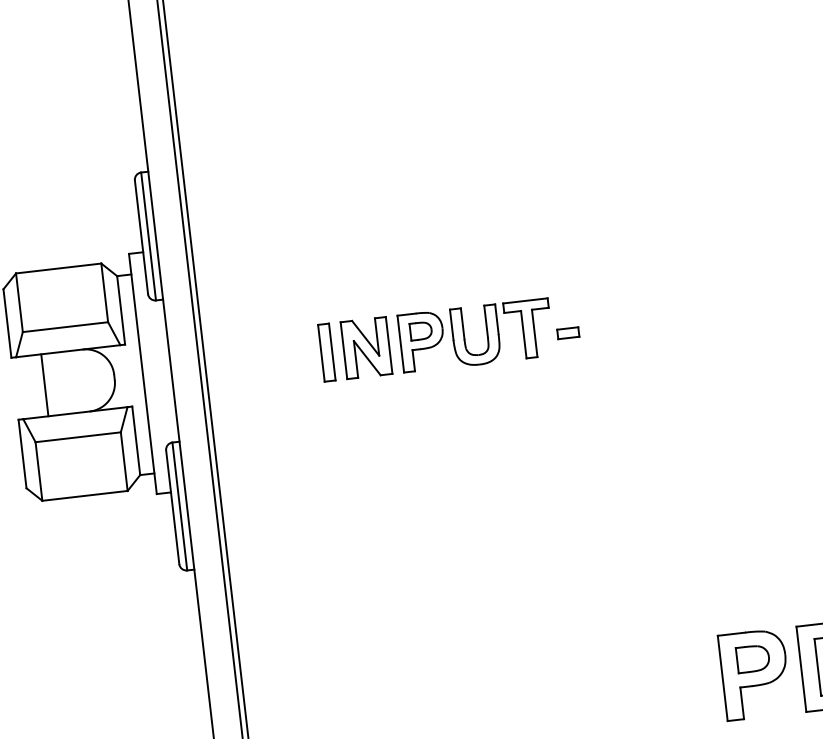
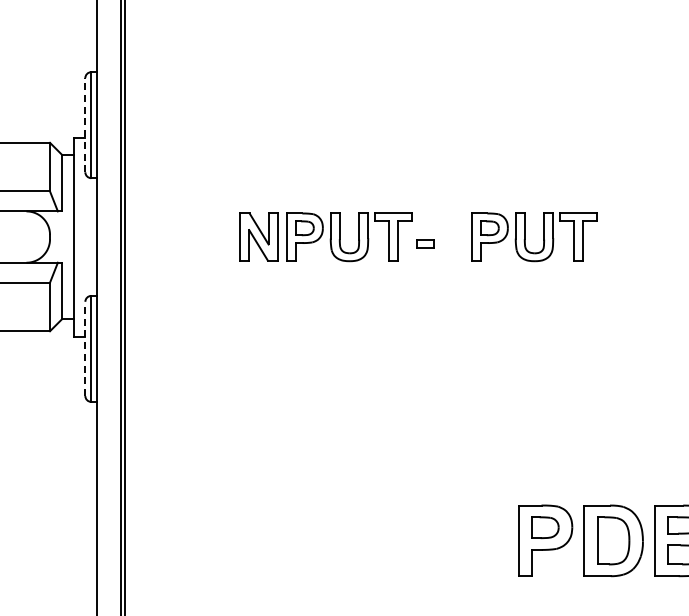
line: (141, 236) -> (85, 124), solid -> dashed
part: (688, 311) -> (525, 237), added
part: (326, 352) -> (225, 236), removed
line: (172, 506) -> (85, 348), solid -> dashed

